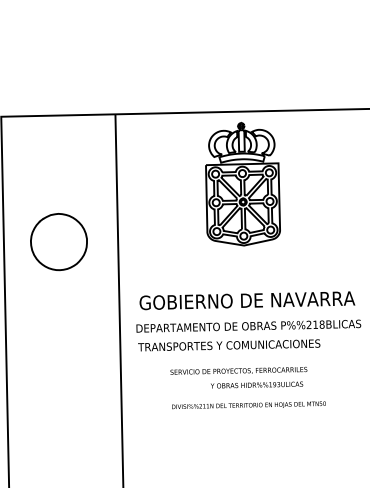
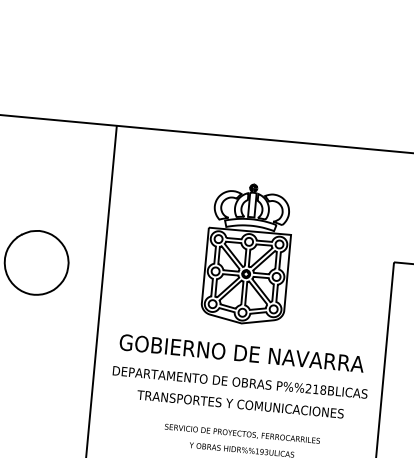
part: (242, 183) -> (247, 253), moved
text: (229, 345) -> (240, 404), moved
text: (238, 370) -> (242, 433), moved

